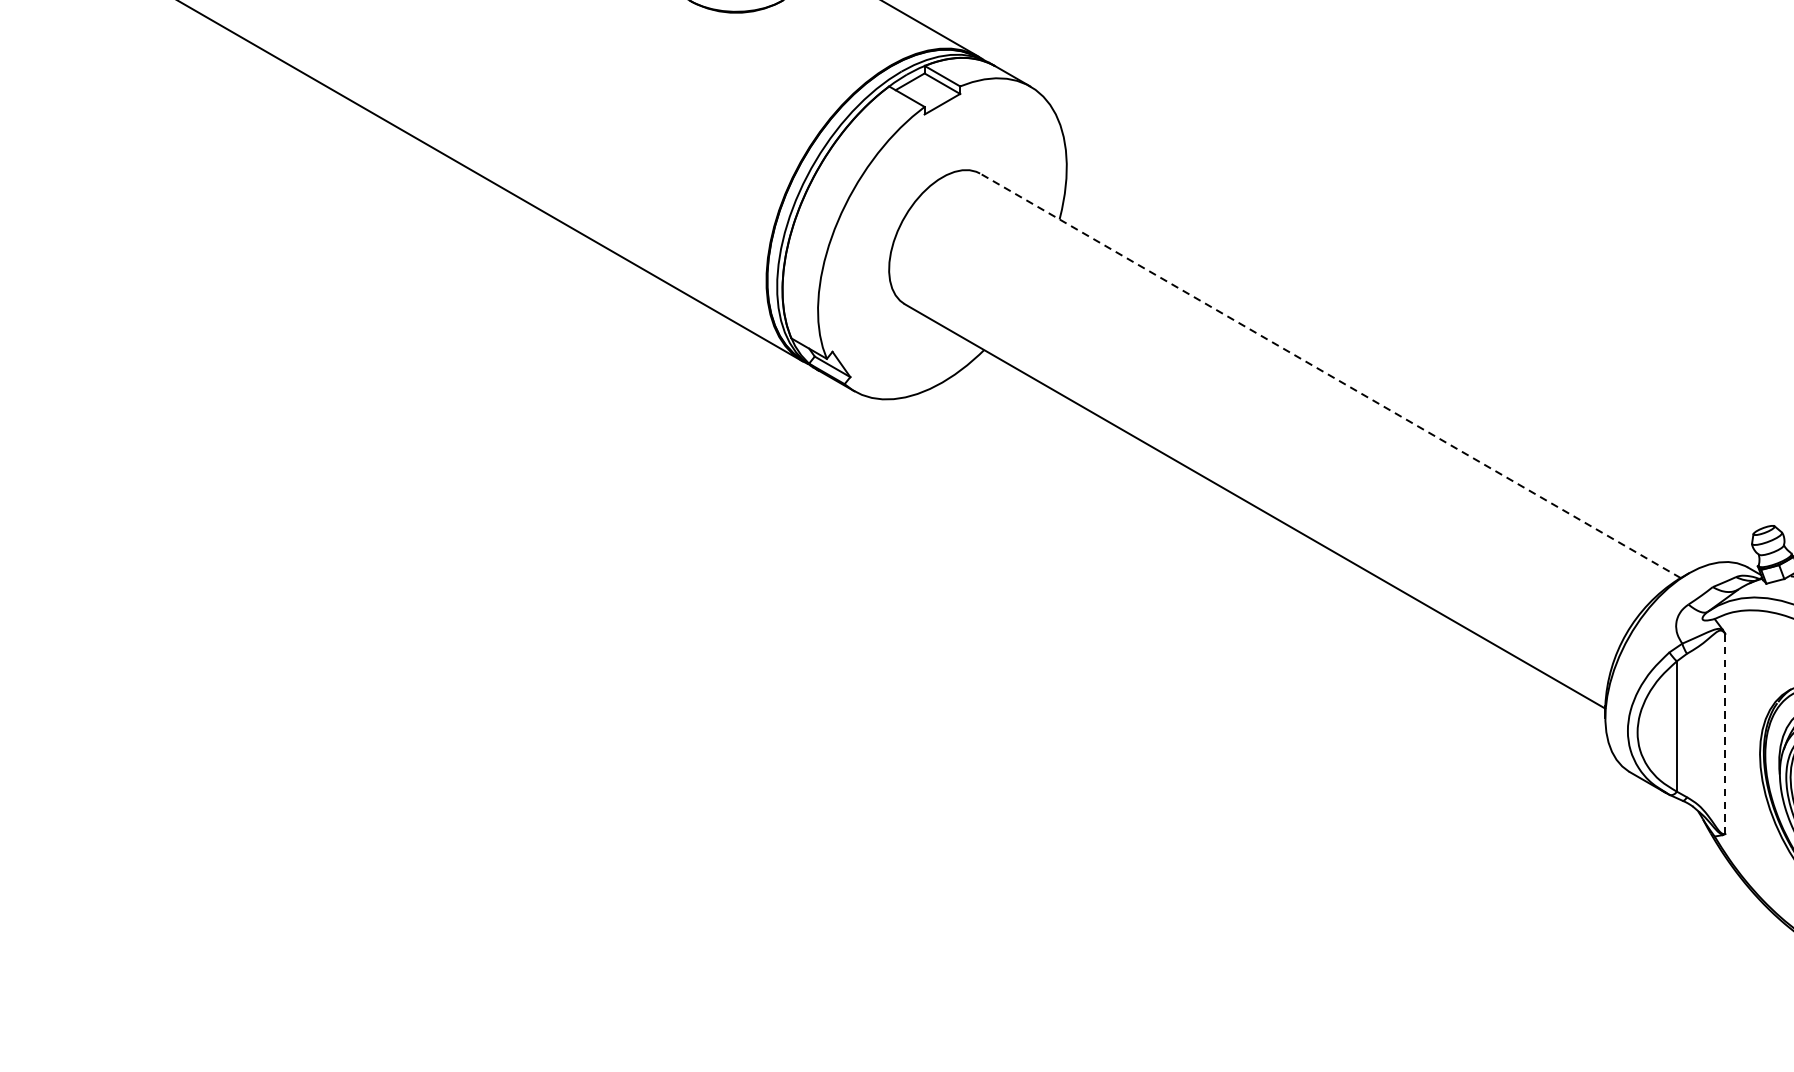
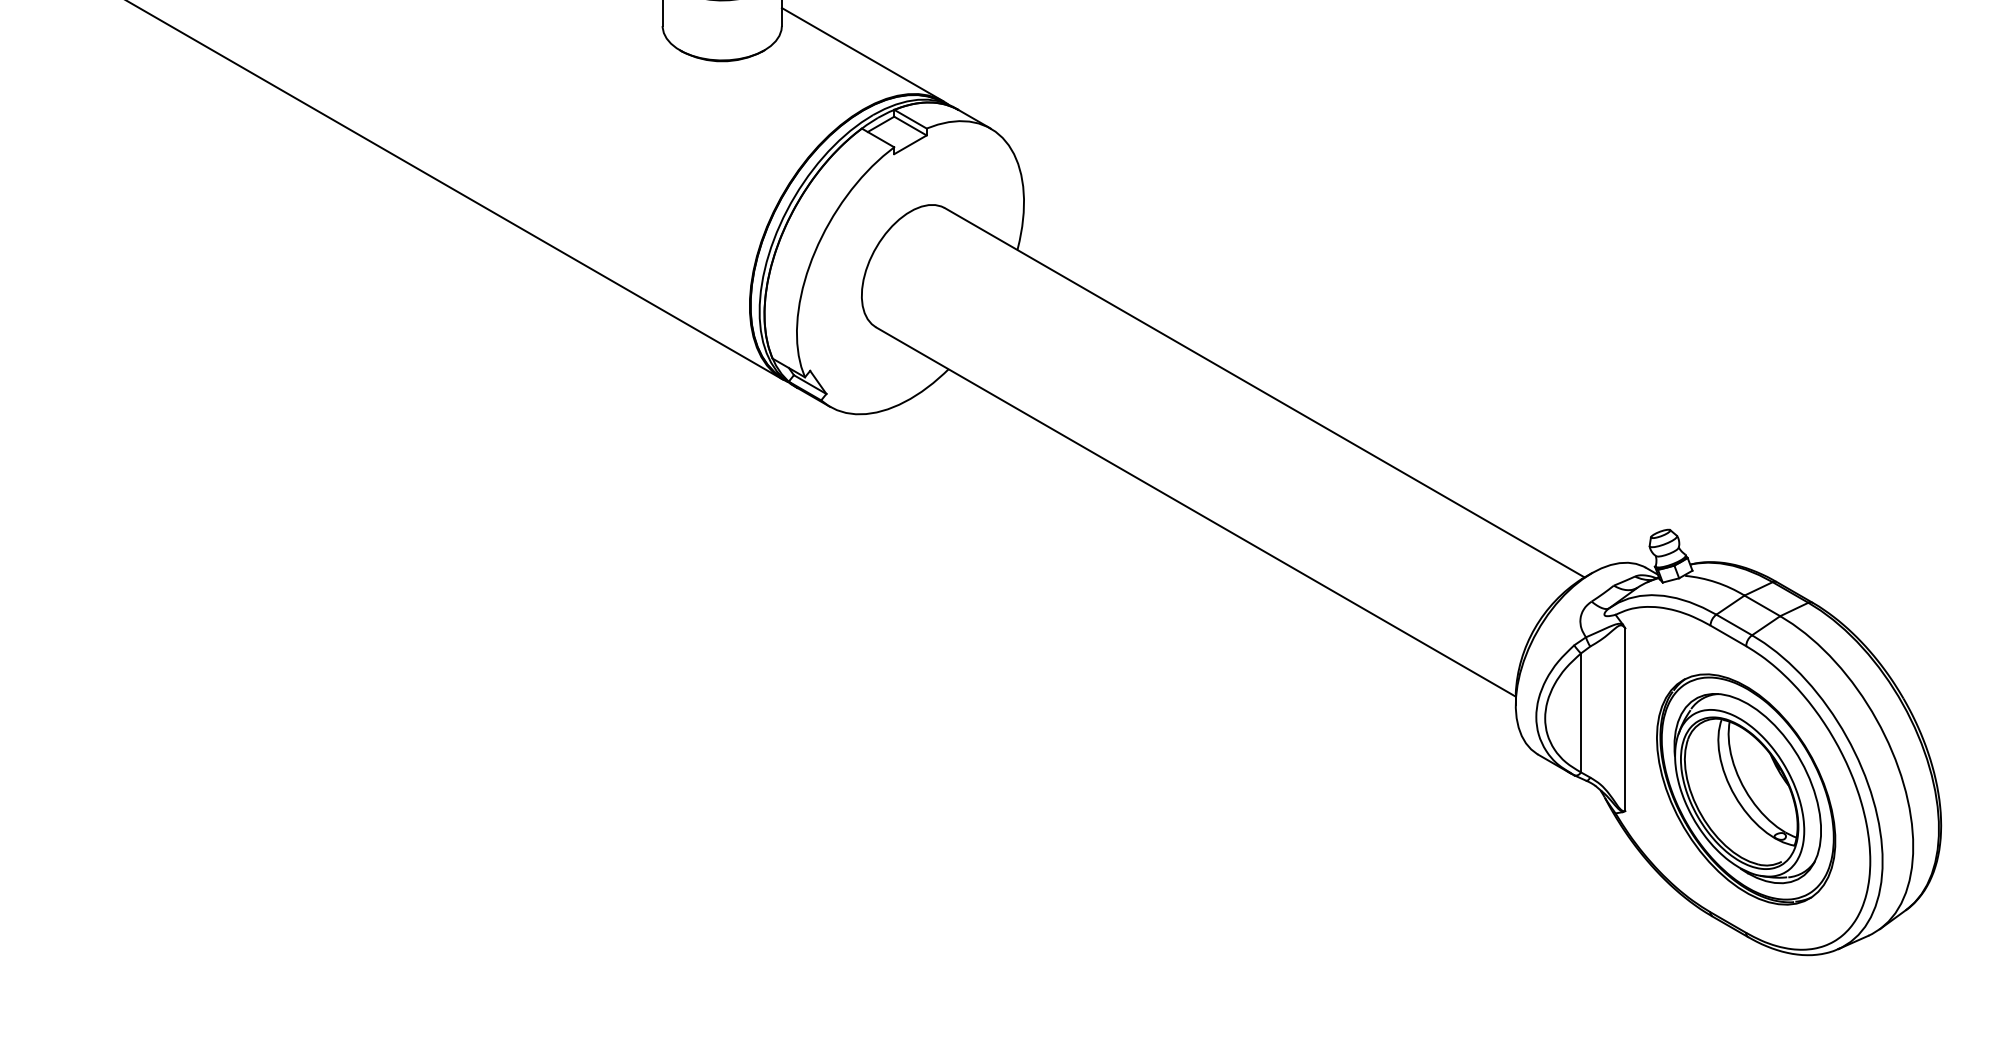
line: (1330, 375) -> (1264, 392), dashed -> solid
line: (1725, 734) -> (1625, 720), dashed -> solid

